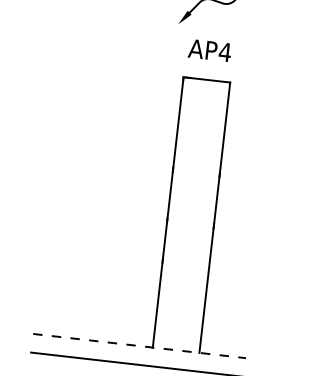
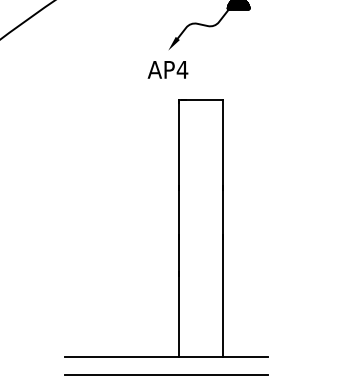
text: (209, 50) -> (167, 69), moved
line: (139, 346) -> (166, 357), dashed -> solid

